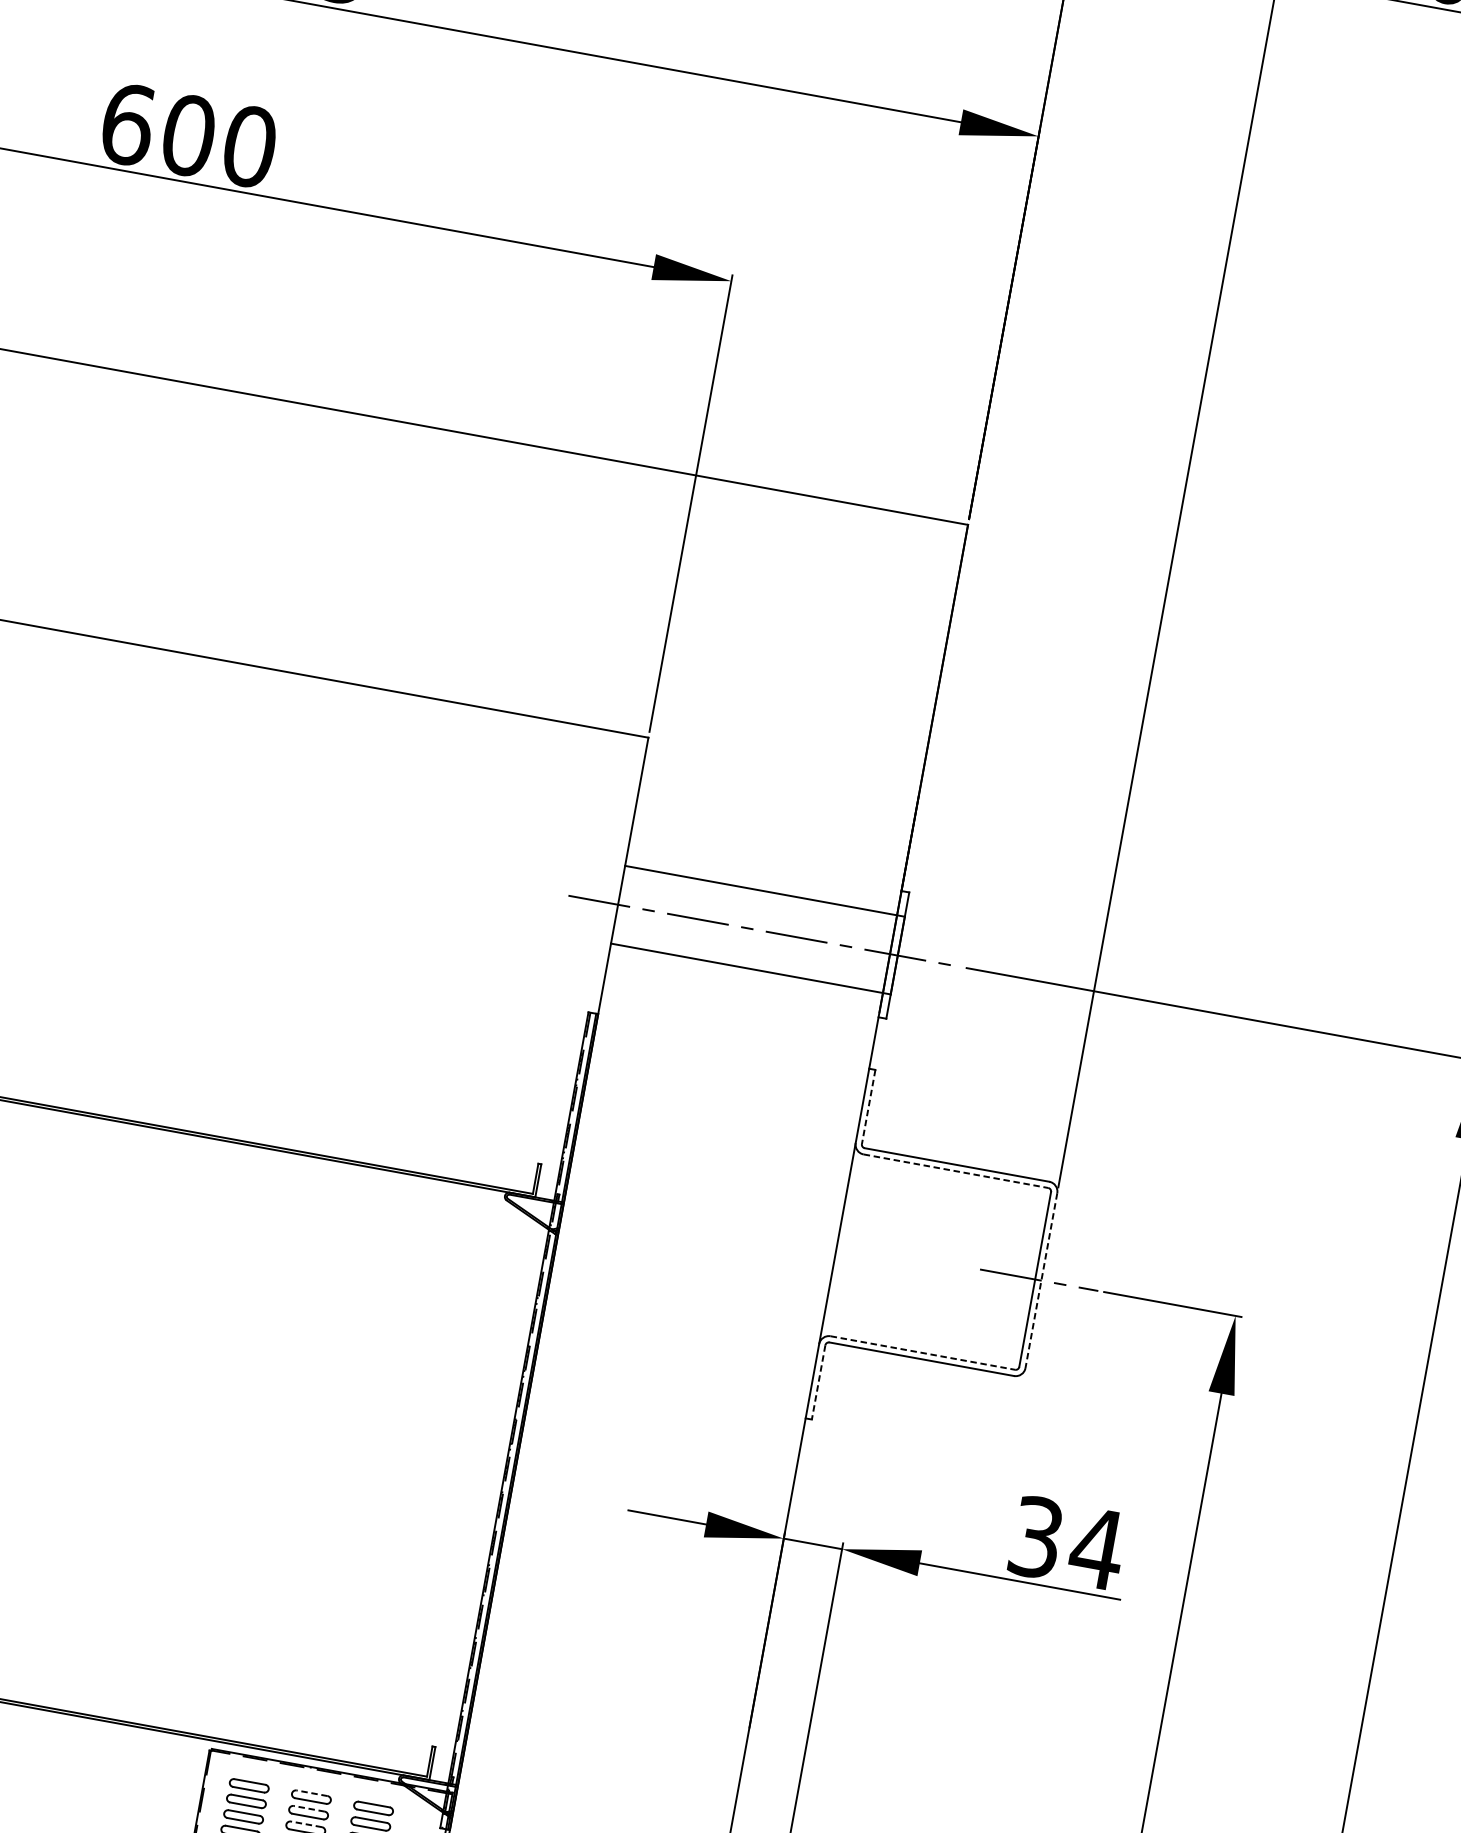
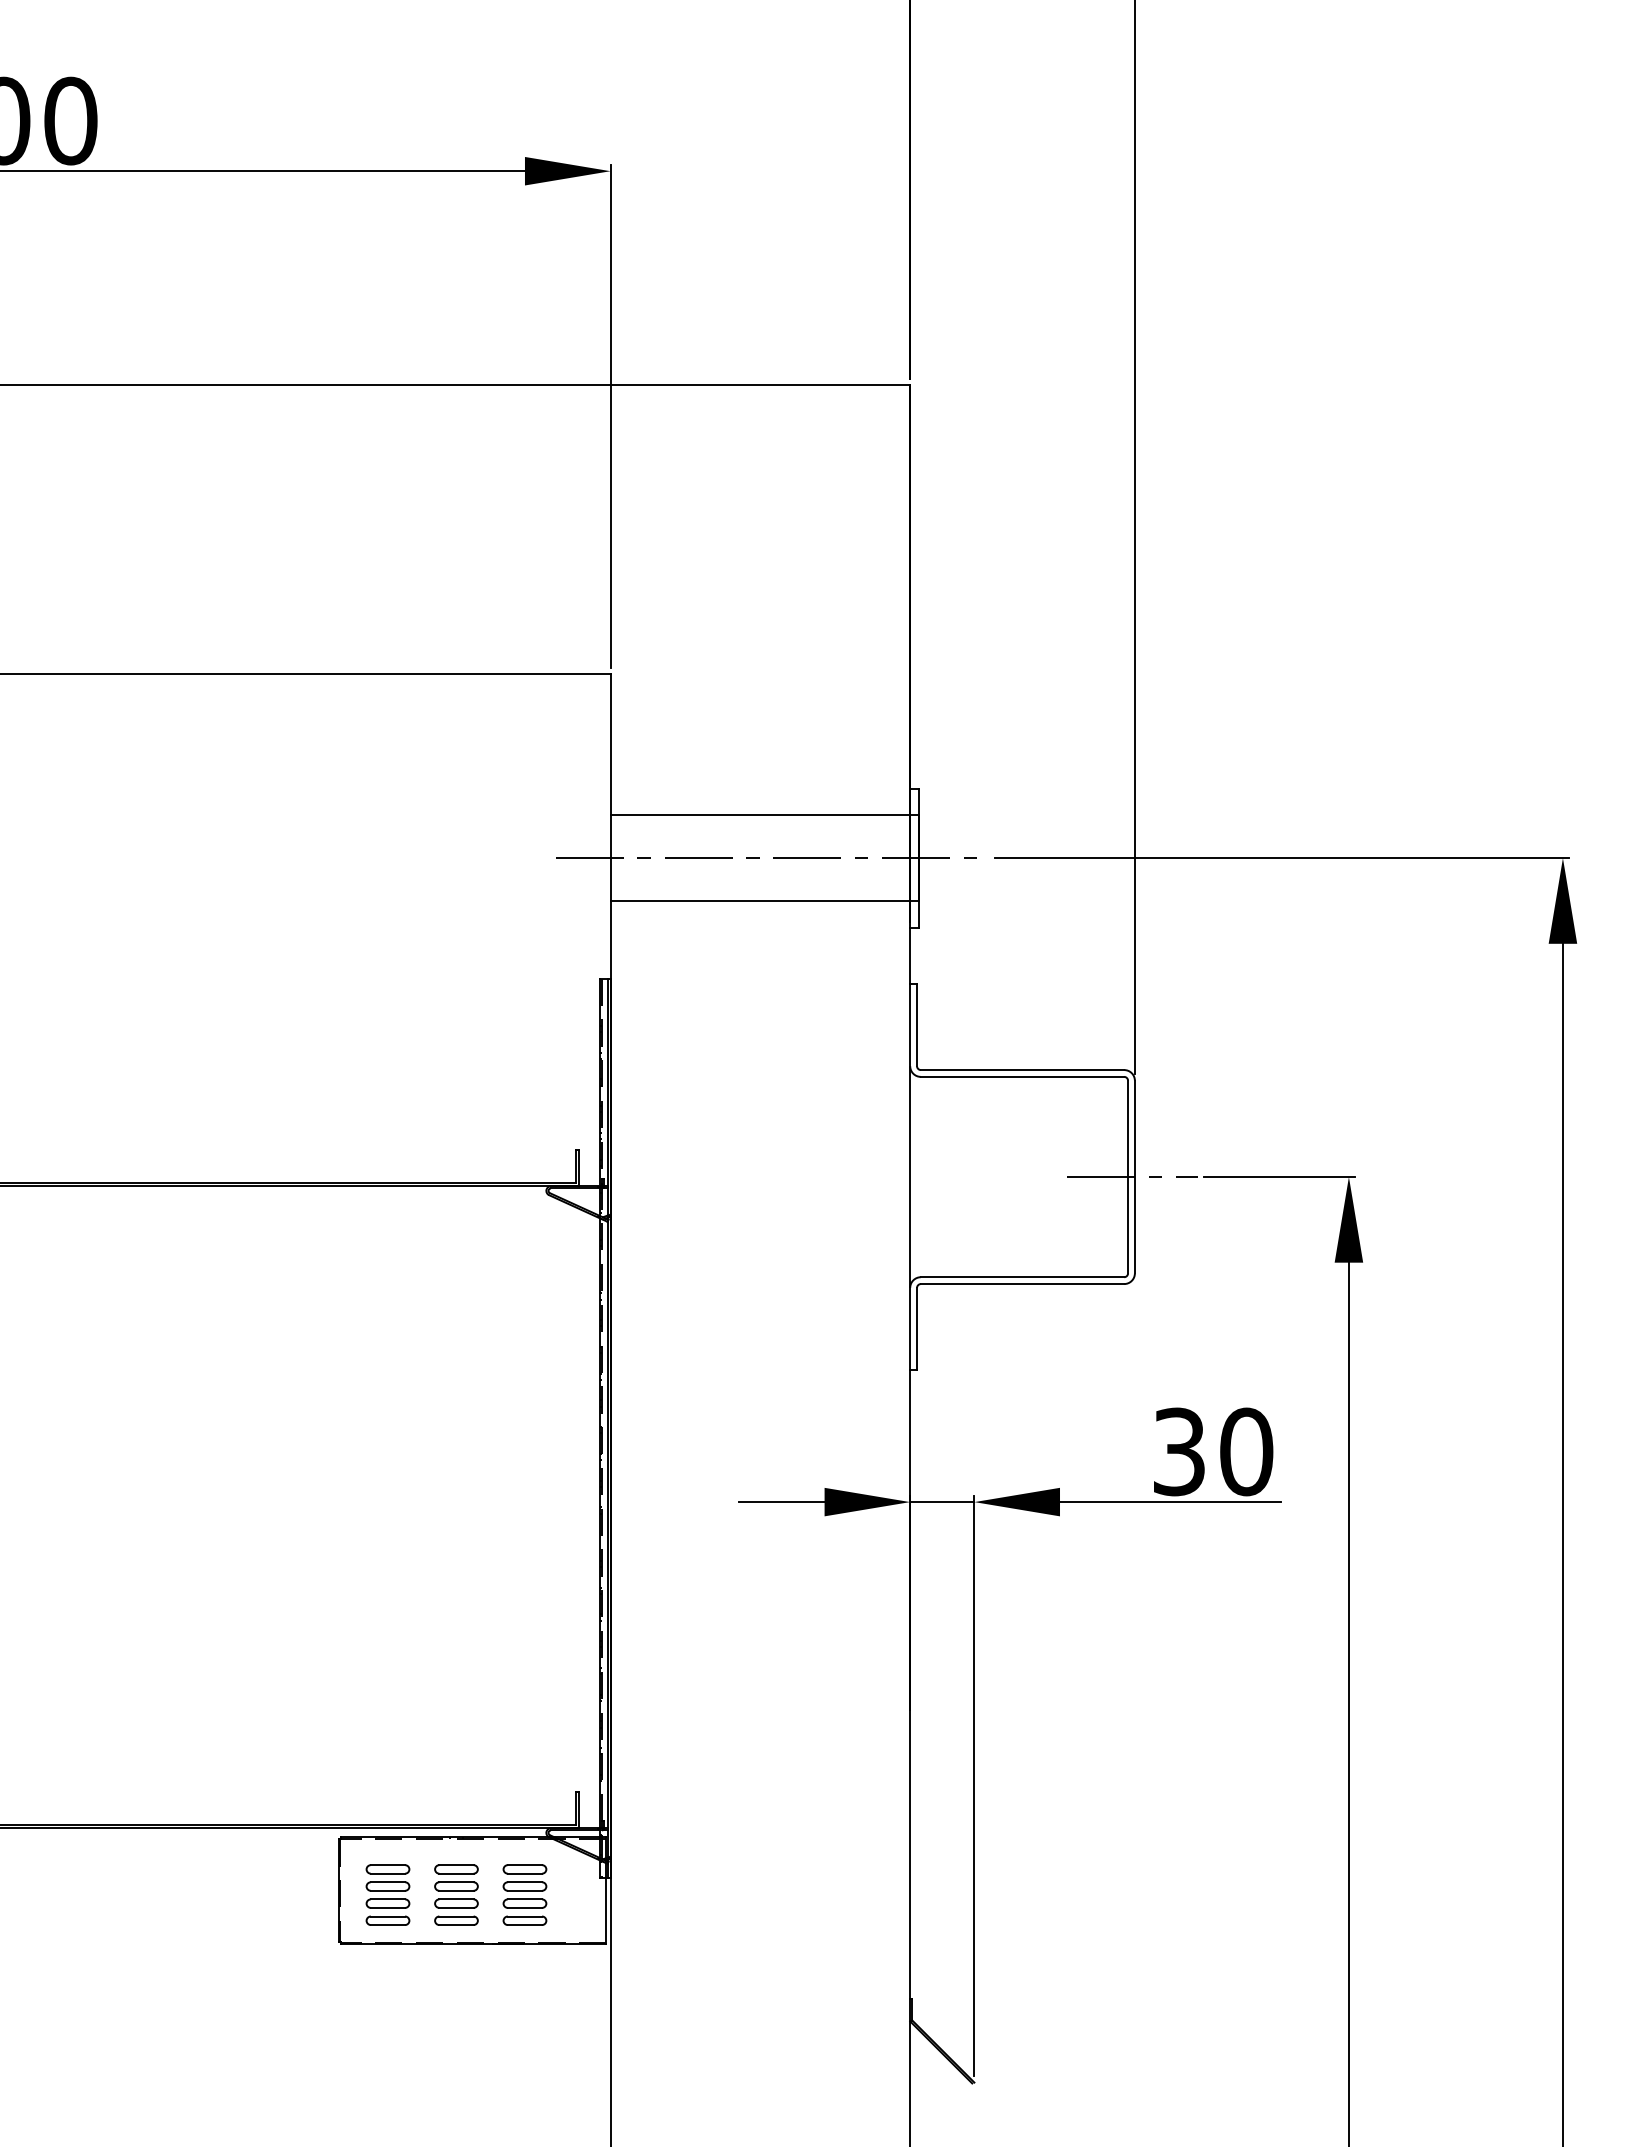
line: (869, 1107) -> (917, 1025), dashed -> solid
line: (955, 1170) -> (1022, 1076), dashed -> solid
line: (1040, 1280) -> (1134, 1177), dashed -> solid
line: (922, 1353) -> (1022, 1277), dashed -> solid
line: (819, 1382) -> (917, 1328), dashed -> solid
text: (1097, 1548) -> (1246, 1451), 34 -> 30
line: (311, 1793) -> (455, 1865), dashed -> solid
line: (308, 1808) -> (455, 1882), dashed -> solid
line: (305, 1824) -> (455, 1899), dashed -> solid

